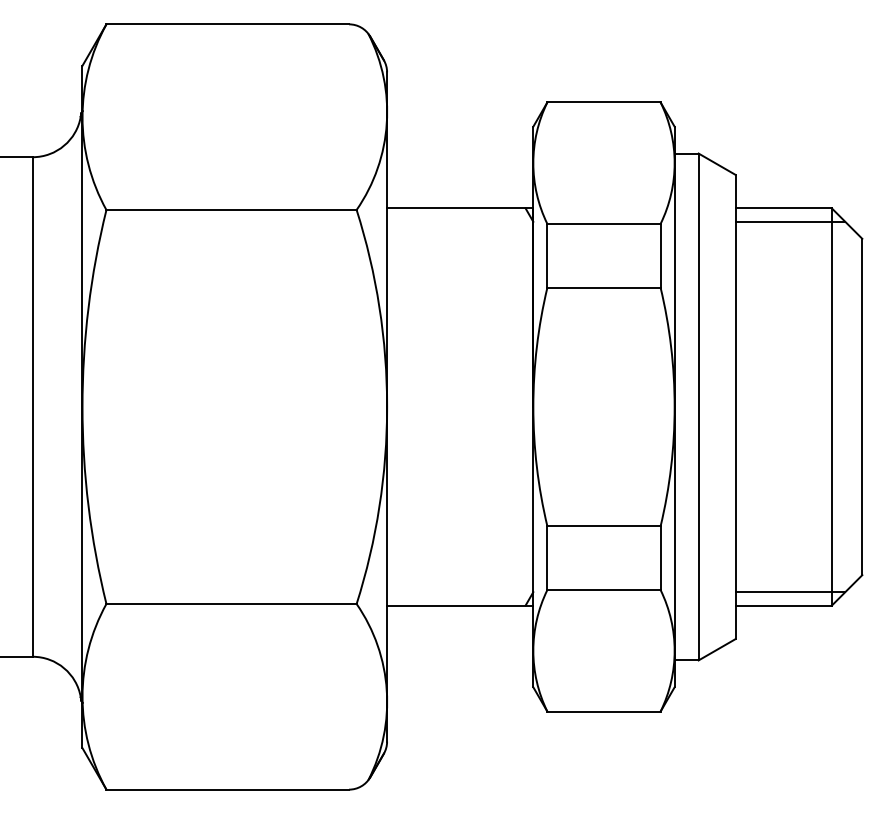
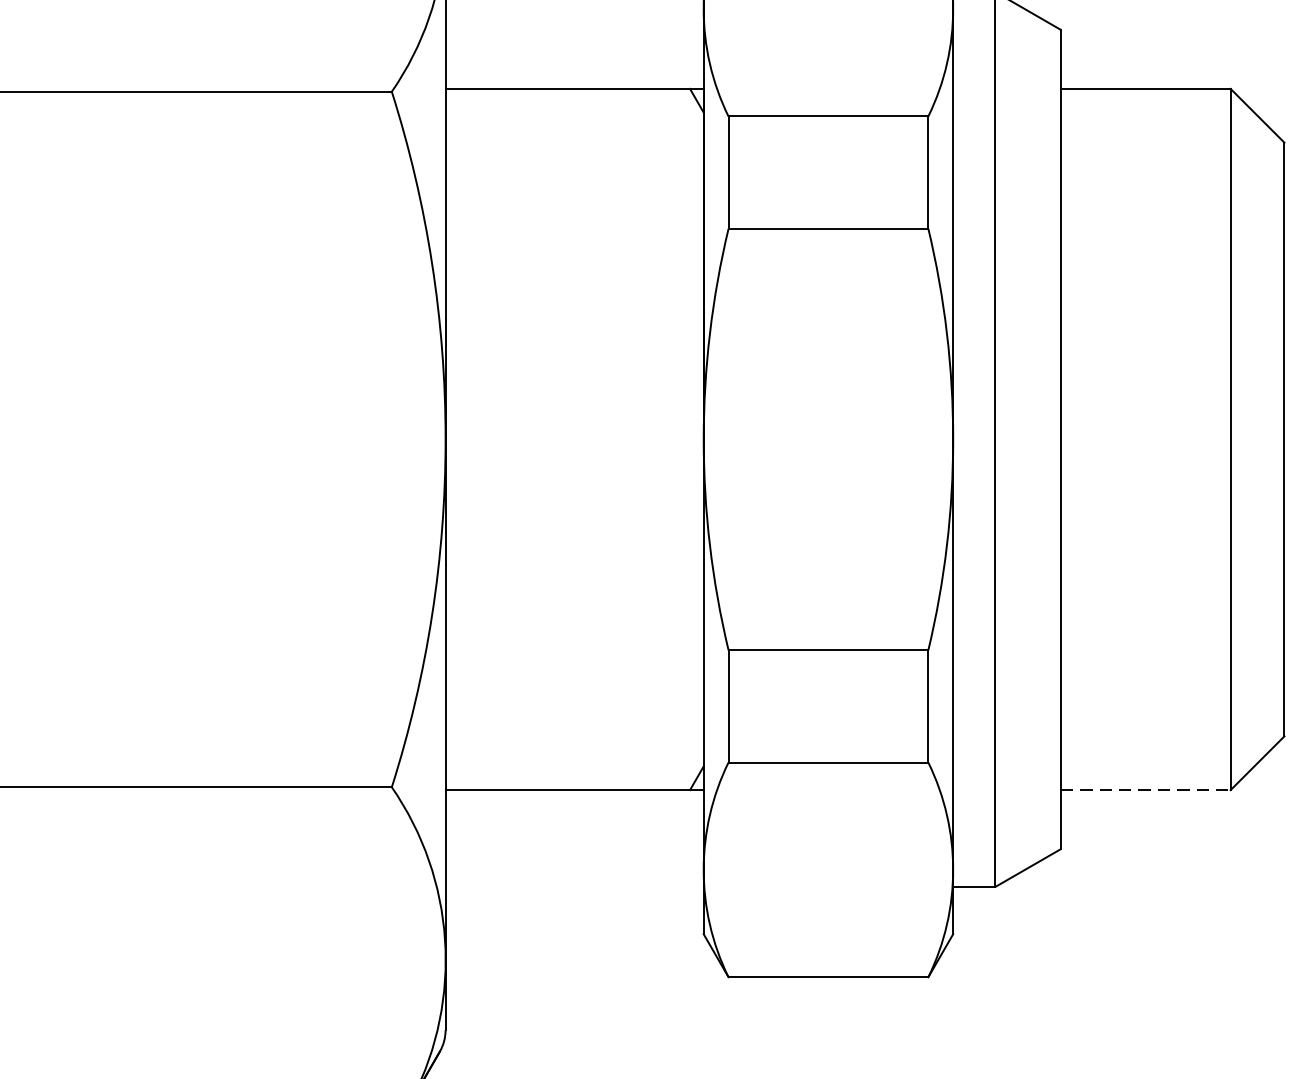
line: (790, 221) -> (1157, 112), removed
line: (790, 592) -> (1157, 766), removed
line: (784, 605) -> (1147, 789), solid -> dashed

